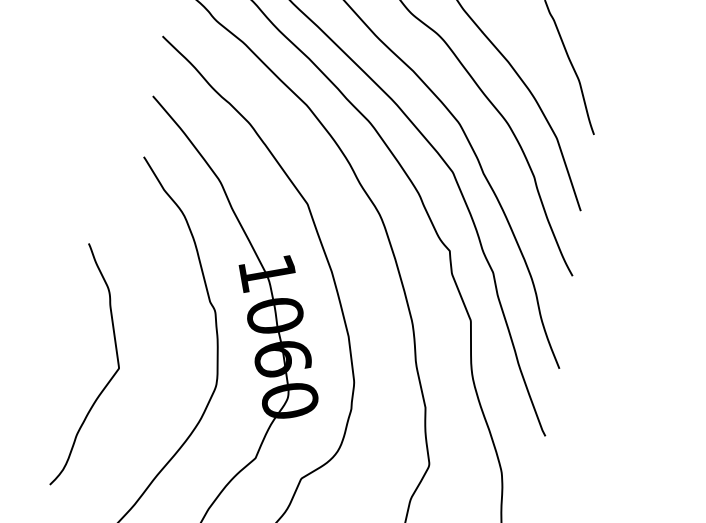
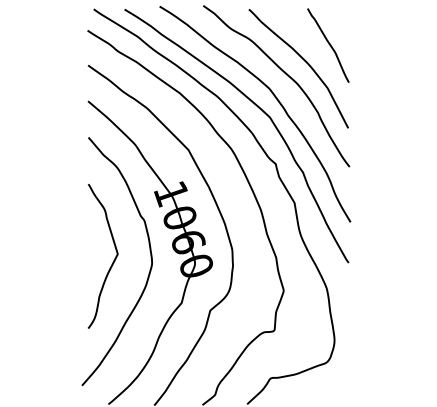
curve: (107, 380) -> (112, 262), moved

